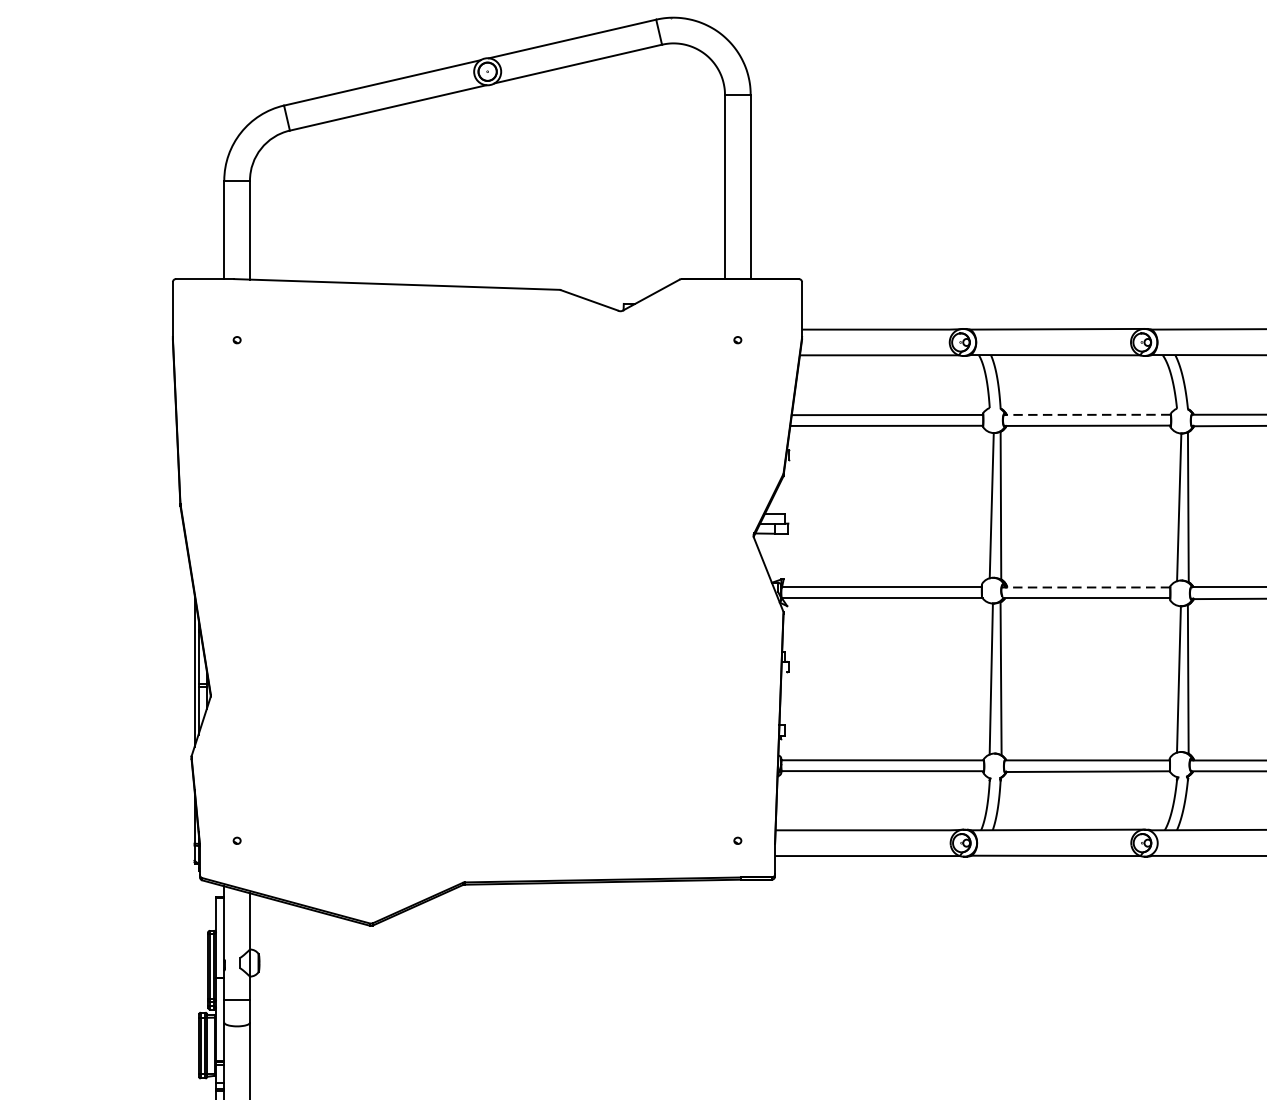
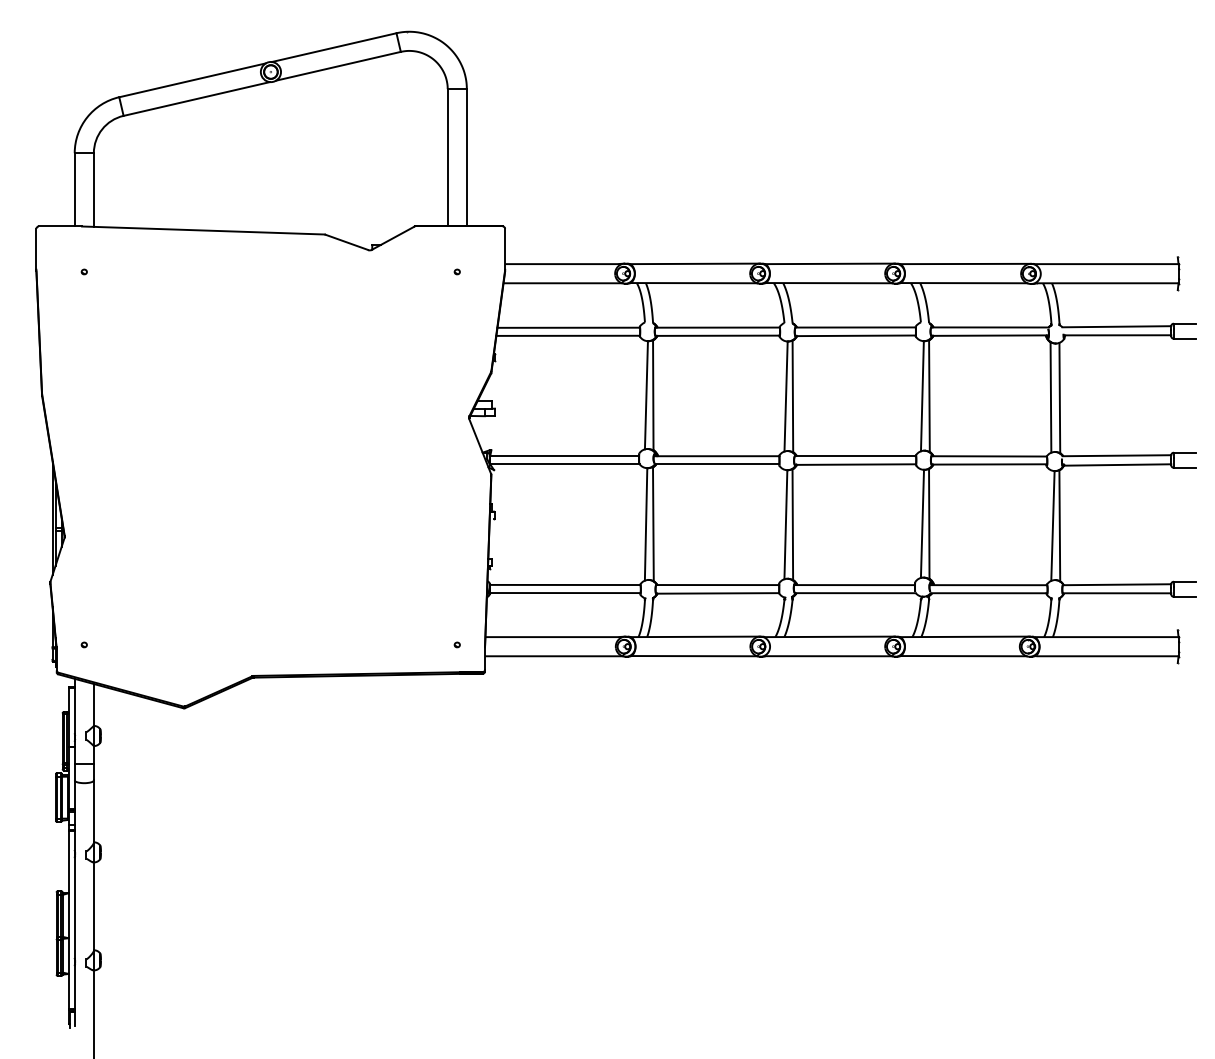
line: (1085, 414) -> (716, 327), dashed -> solid
line: (1085, 587) -> (716, 456), dashed -> solid

